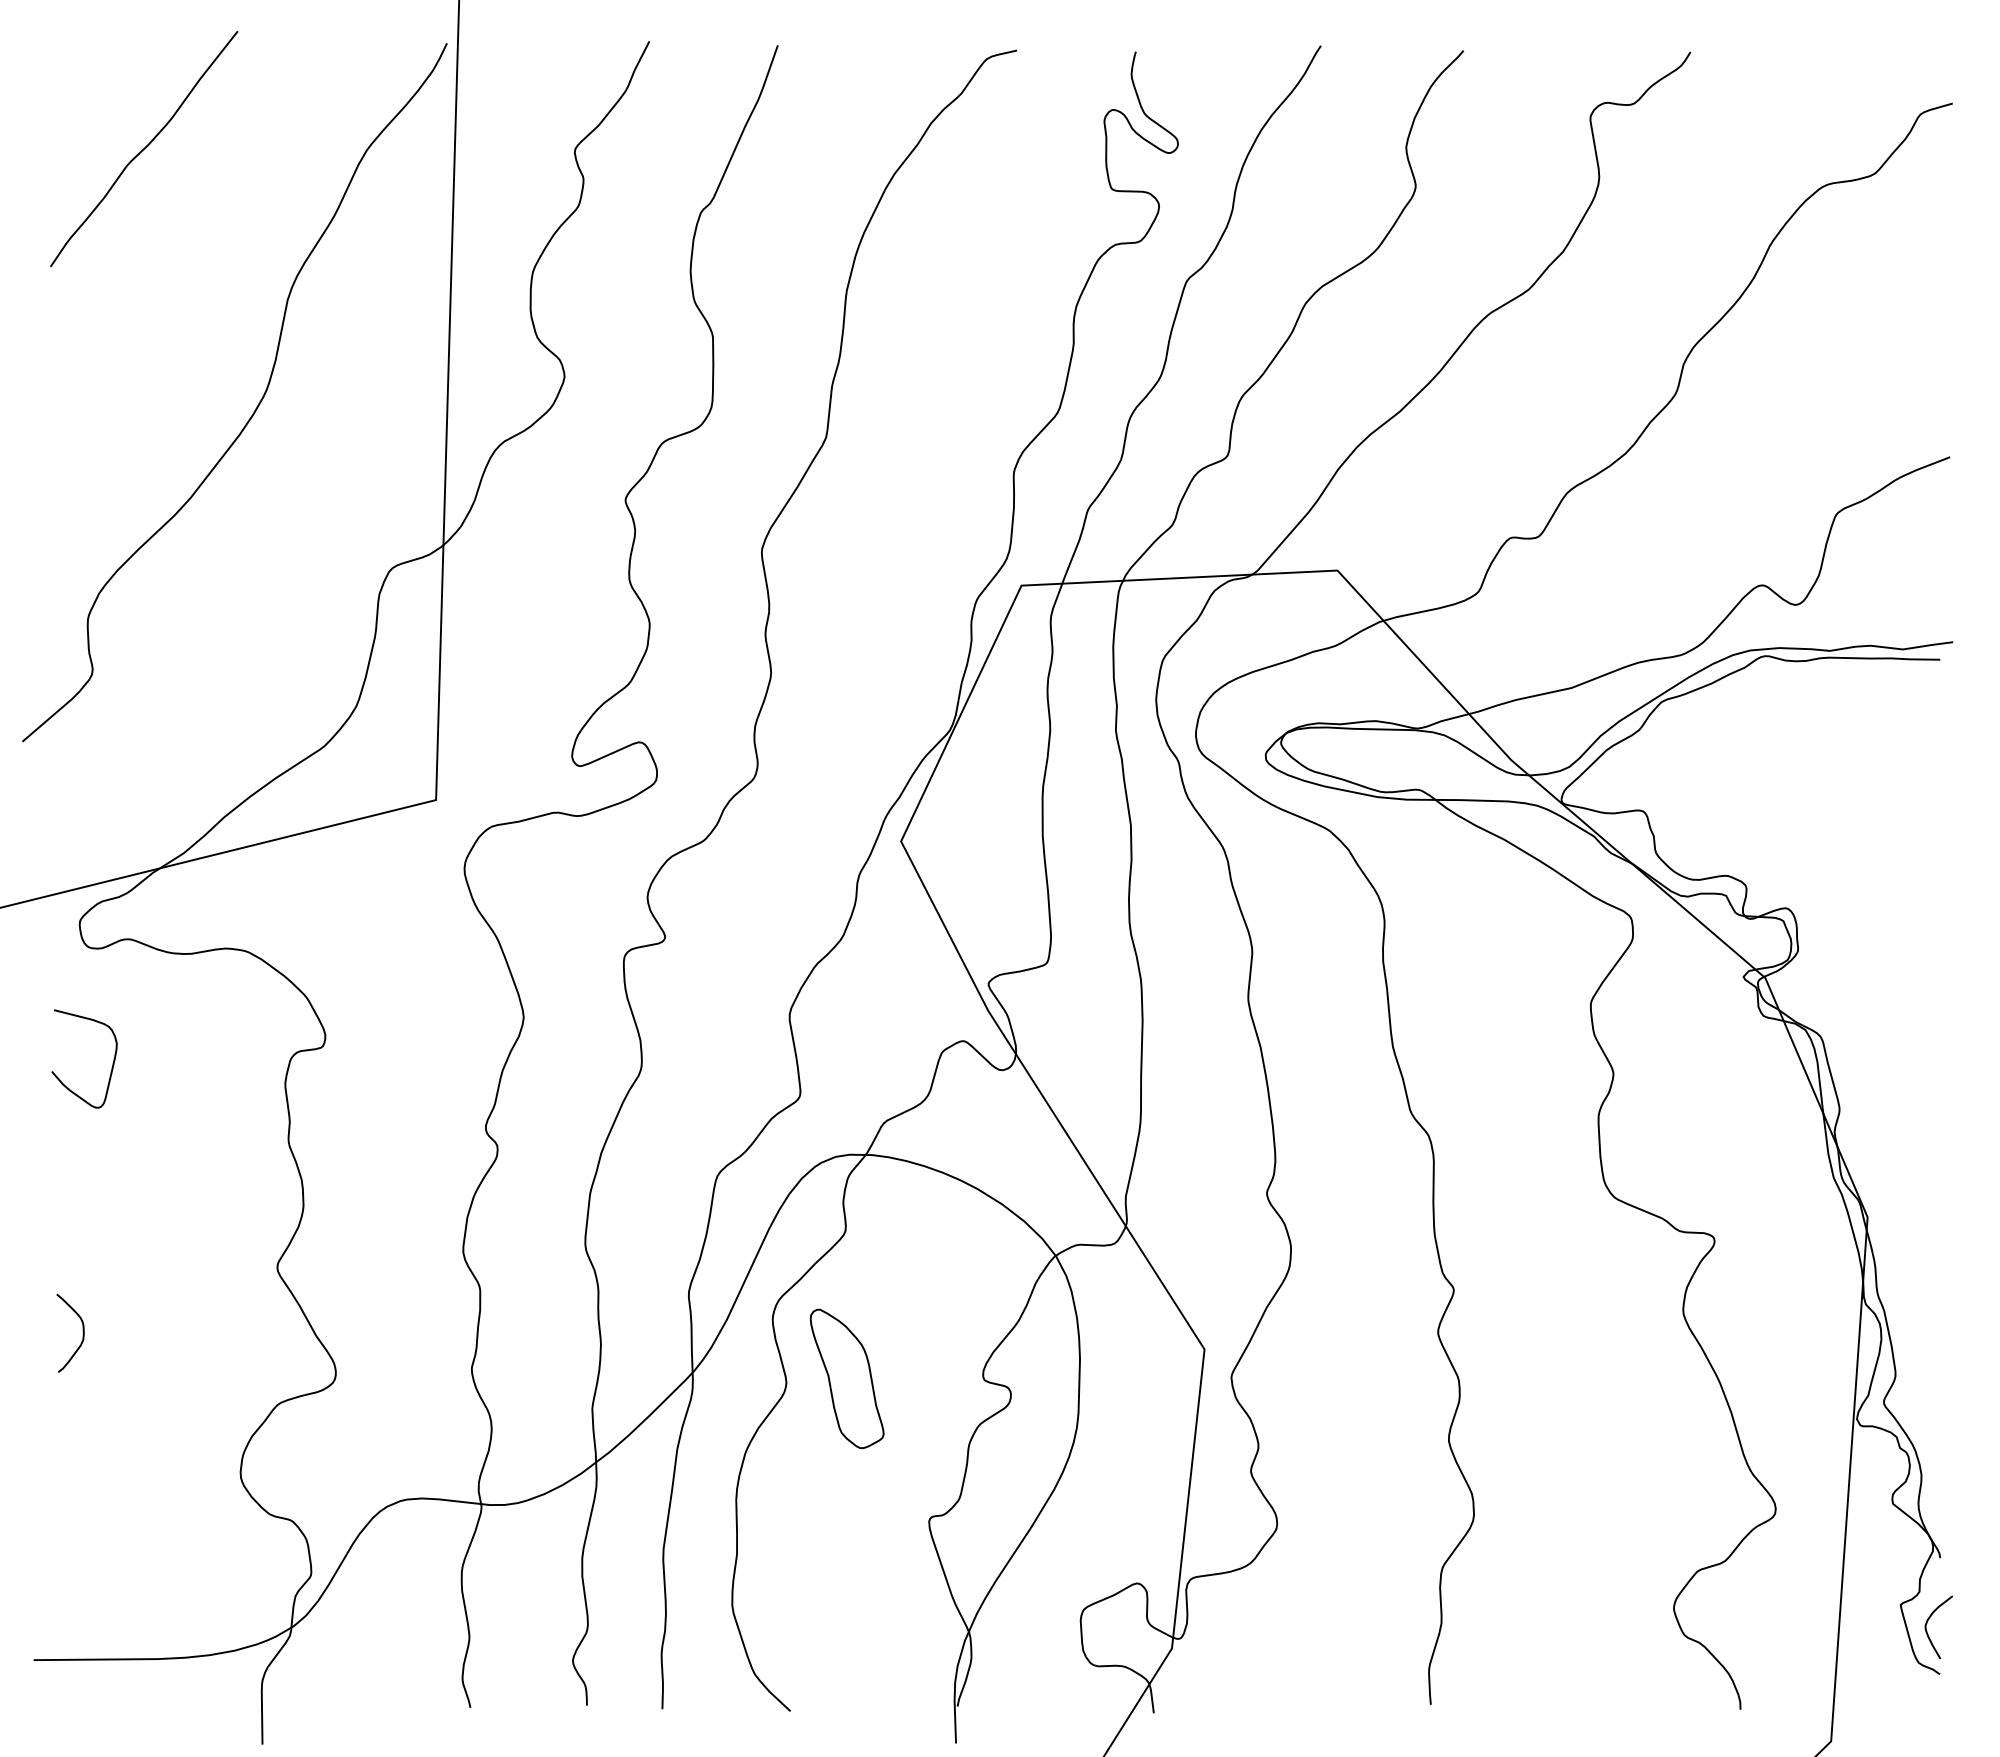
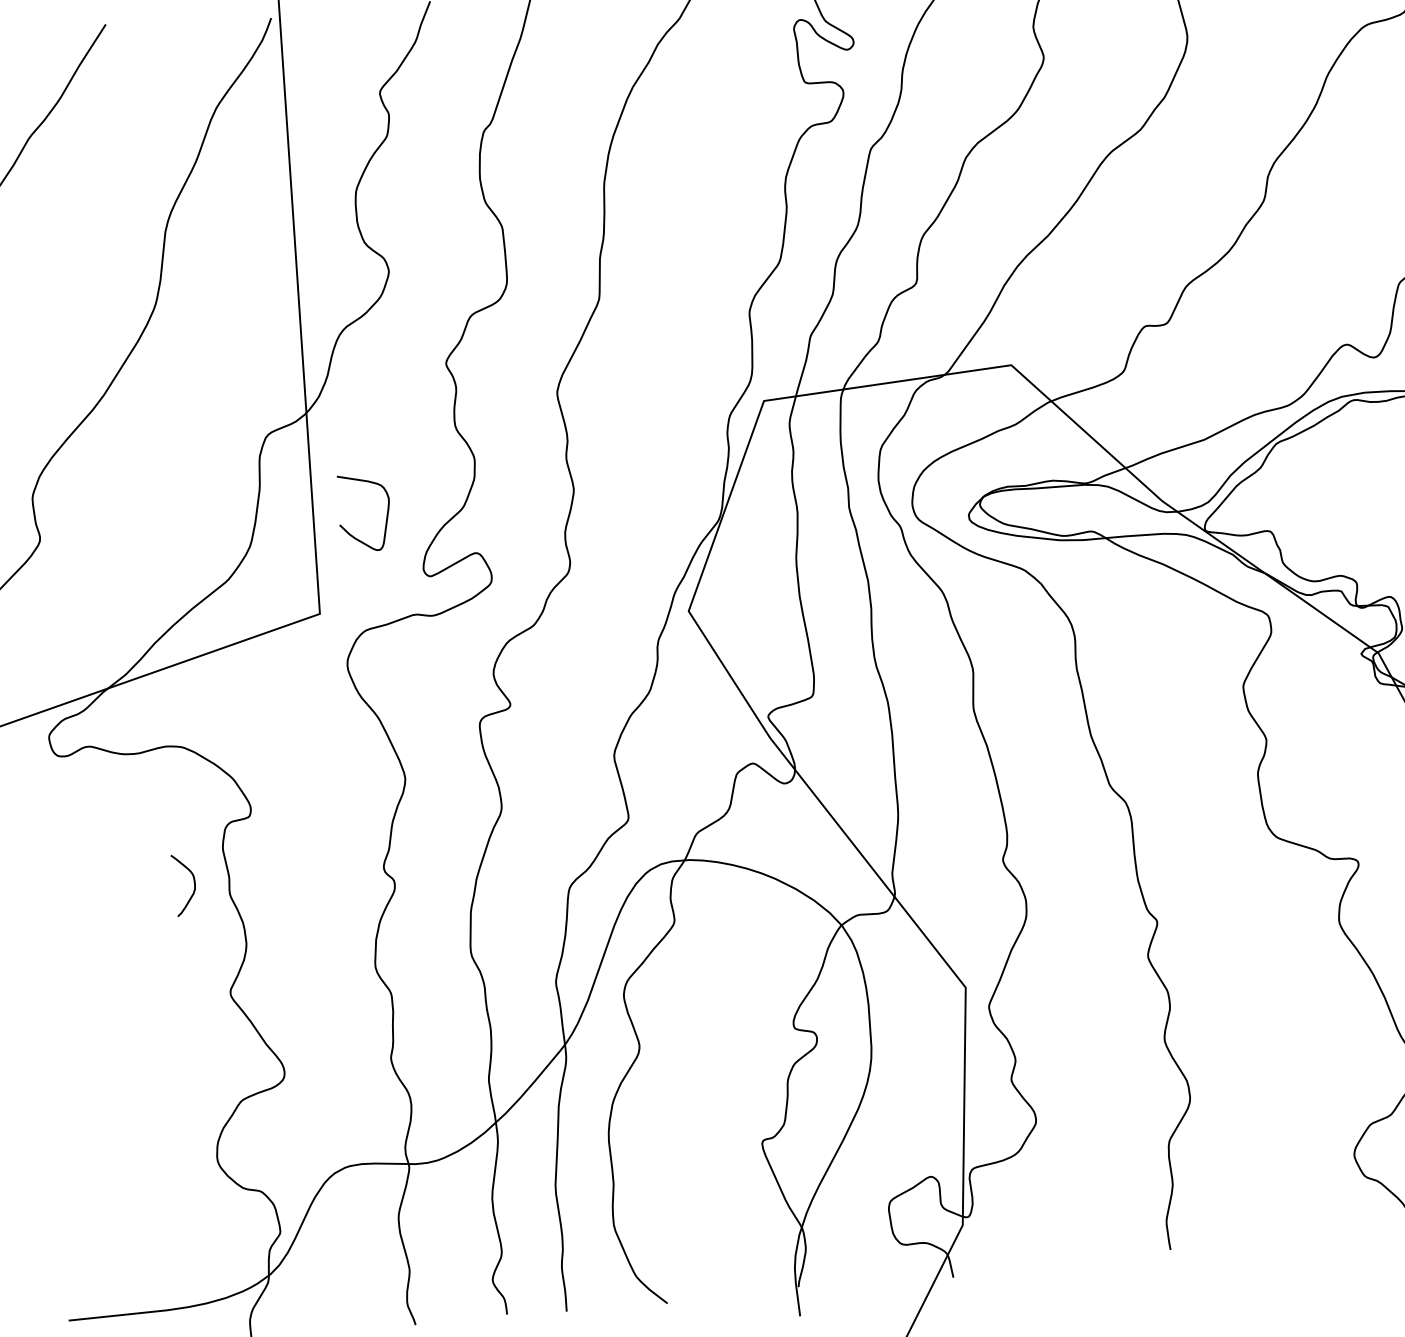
curve: (112, 1063) -> (386, 514), moved
curve: (82, 1332) -> (193, 883), moved
part: (846, 1378) -> (686, 1037), removed

